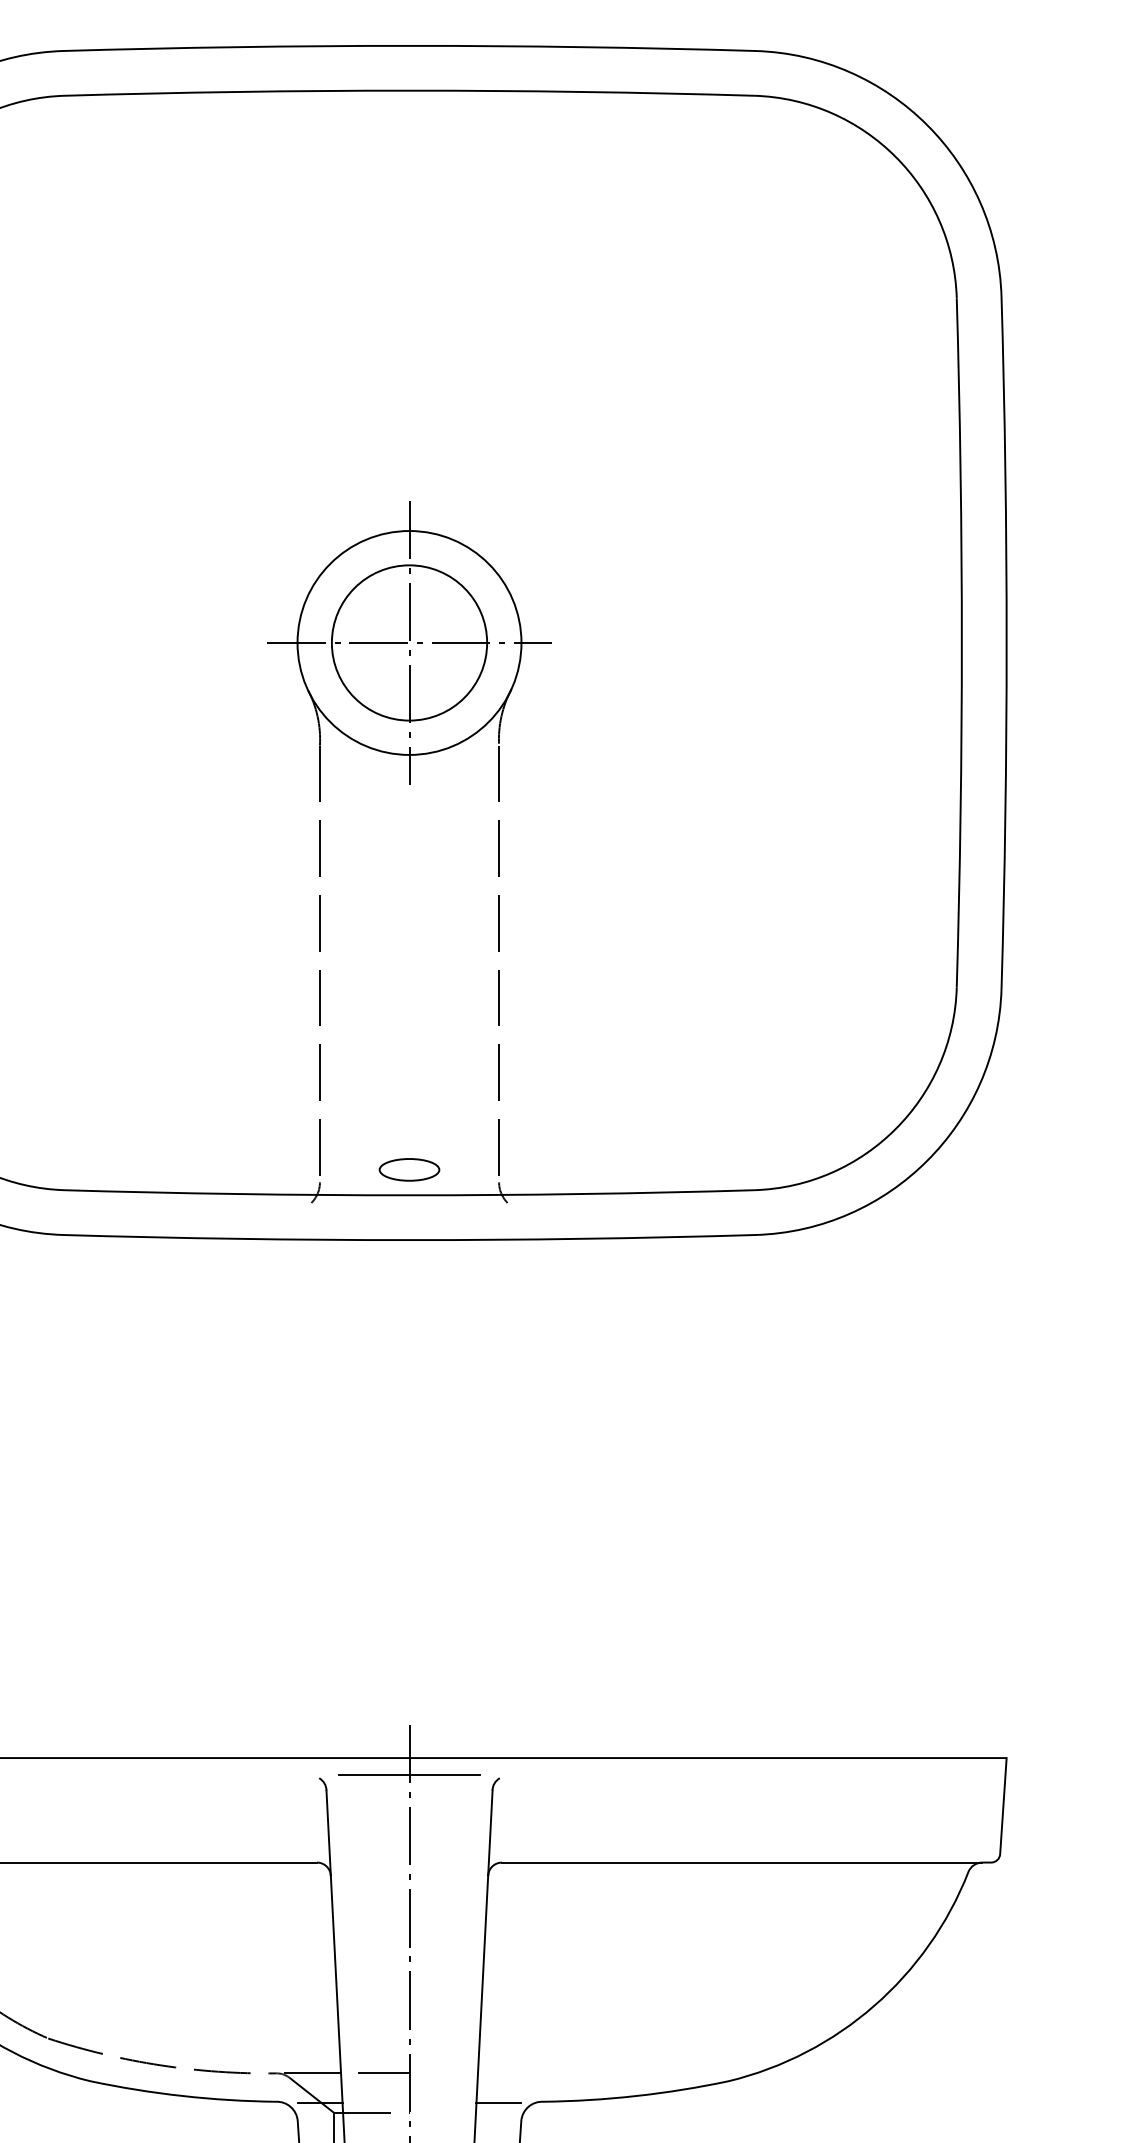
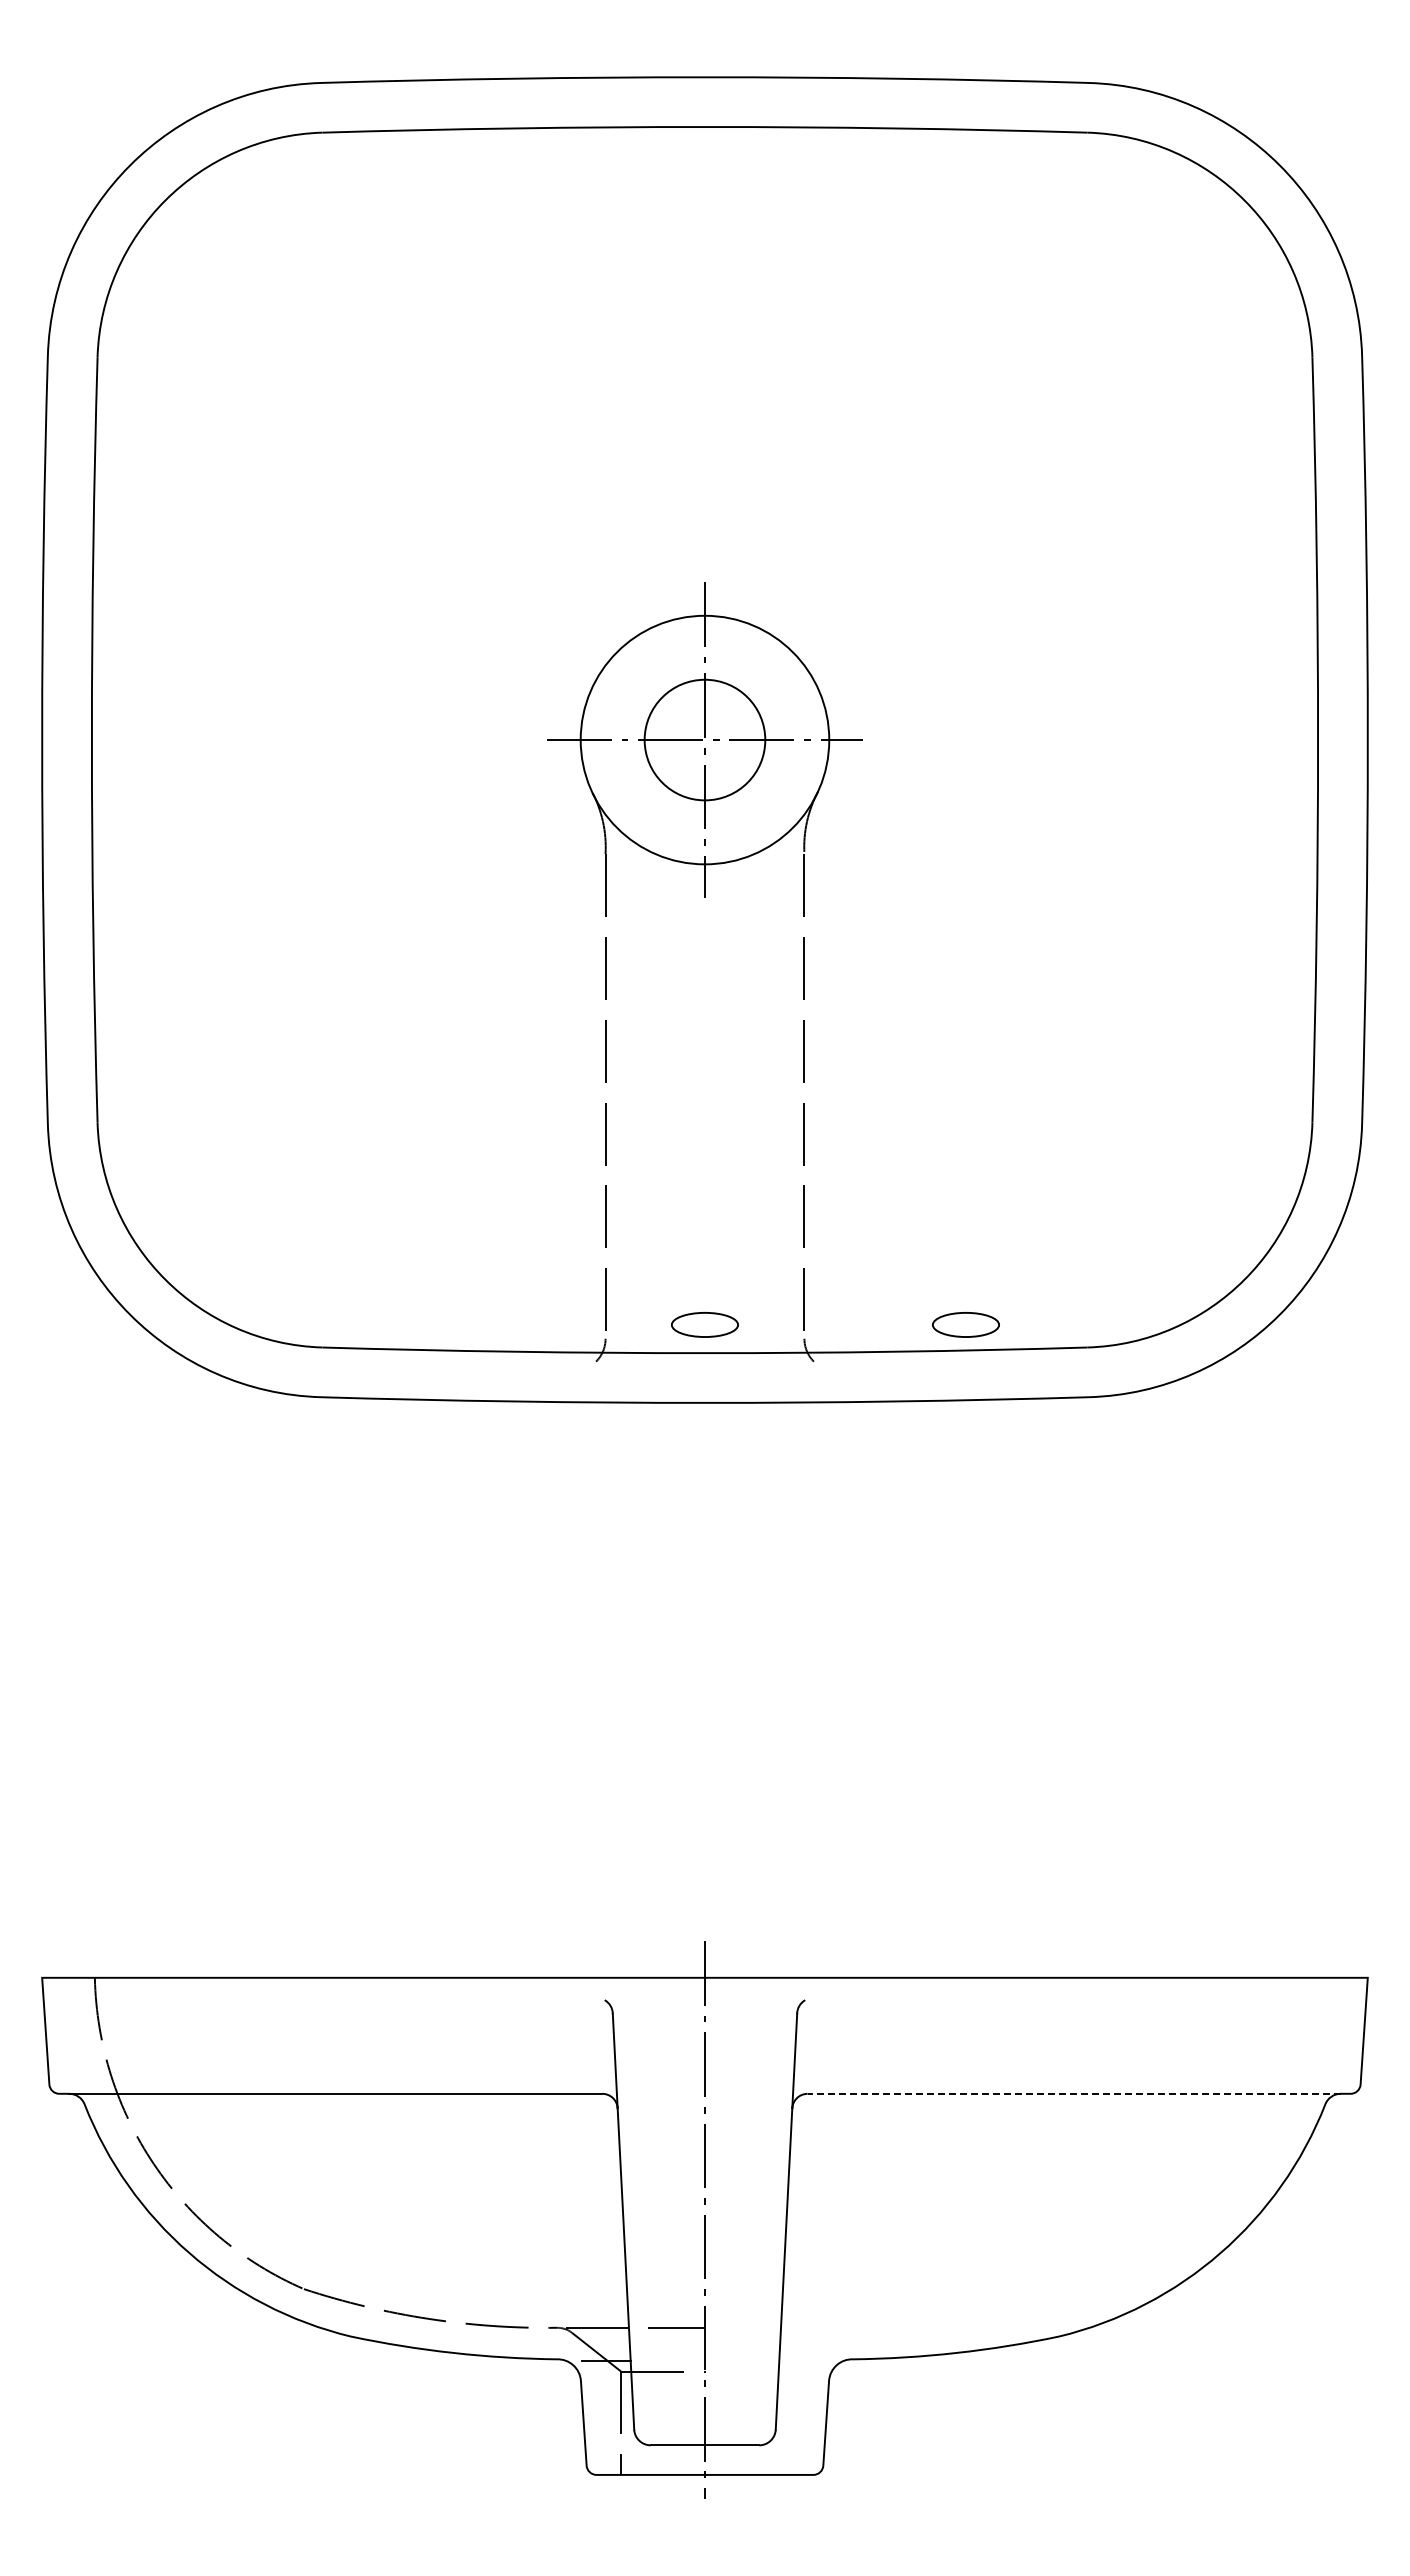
circle: (409, 642) -> (704, 739), size x0.7
part: (644, 1169) -> (965, 1324), added
line: (409, 1774) -> (704, 1996), removed
line: (742, 1862) -> (1074, 2093), solid -> dashed
line: (498, 2102) -> (803, 2360), removed

